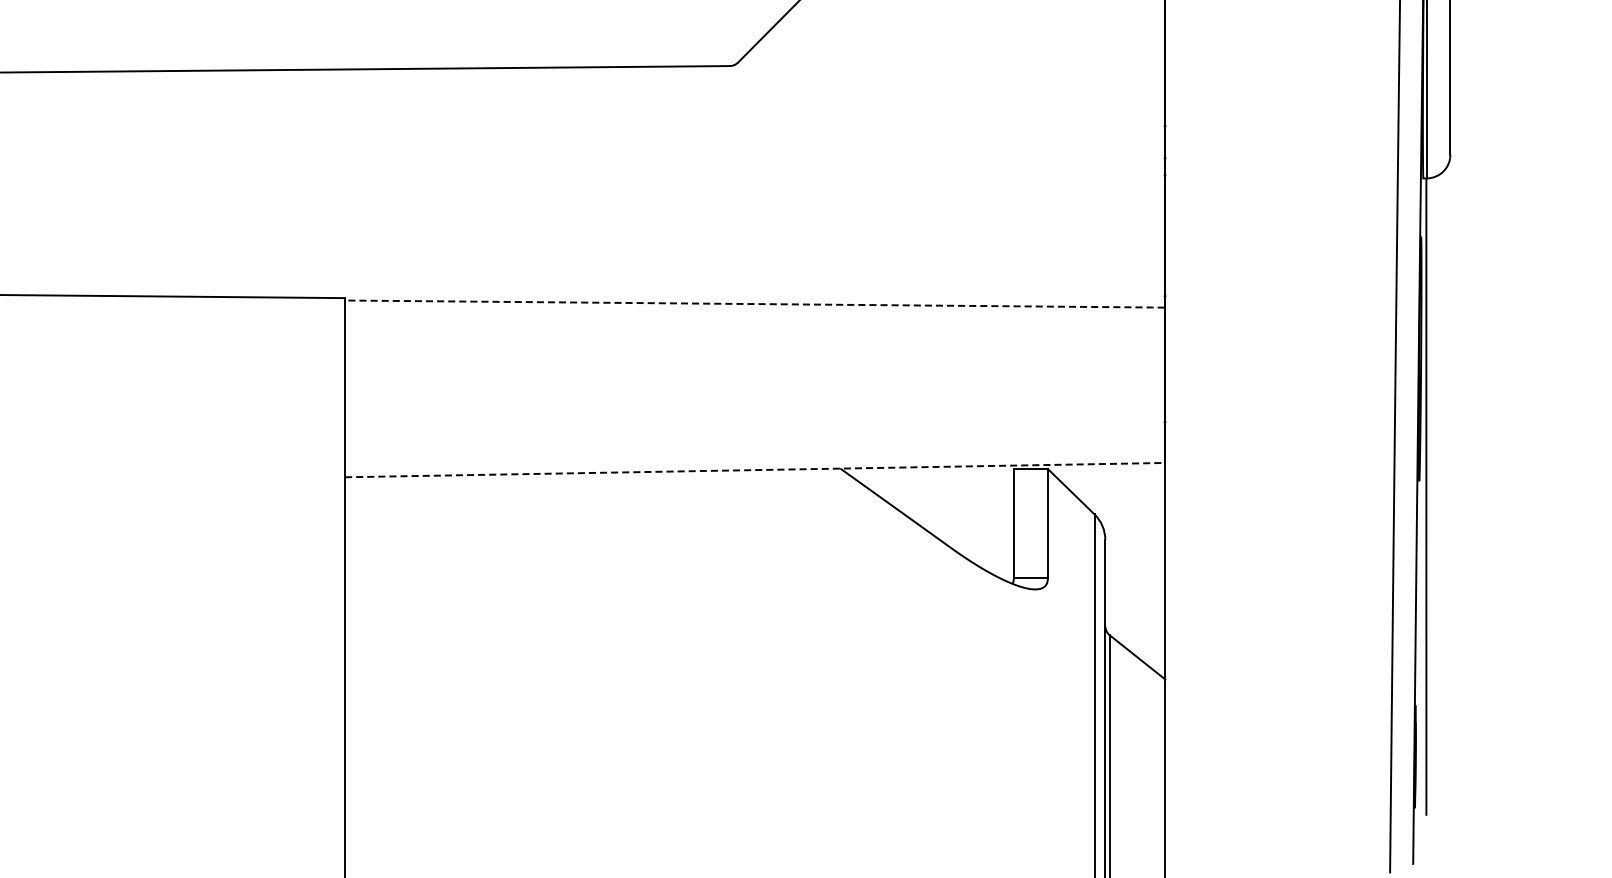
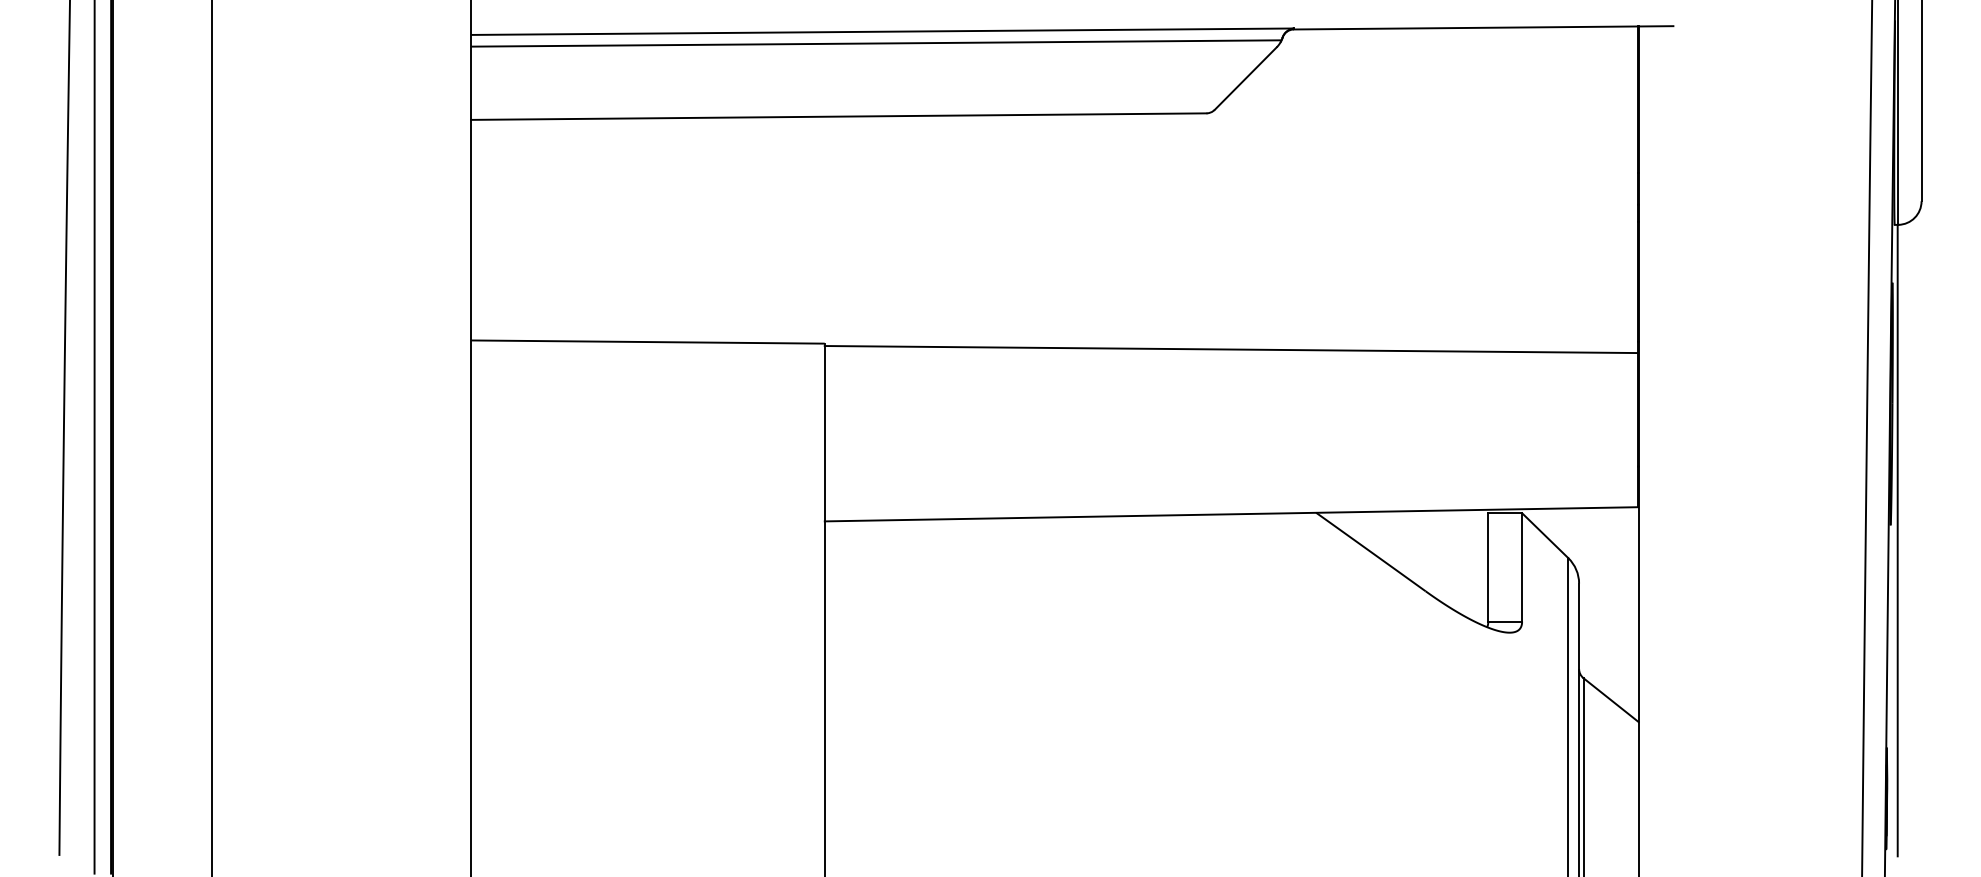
line: (754, 304) -> (1231, 349), dashed -> solid
line: (754, 470) -> (1231, 514), dashed -> solid

